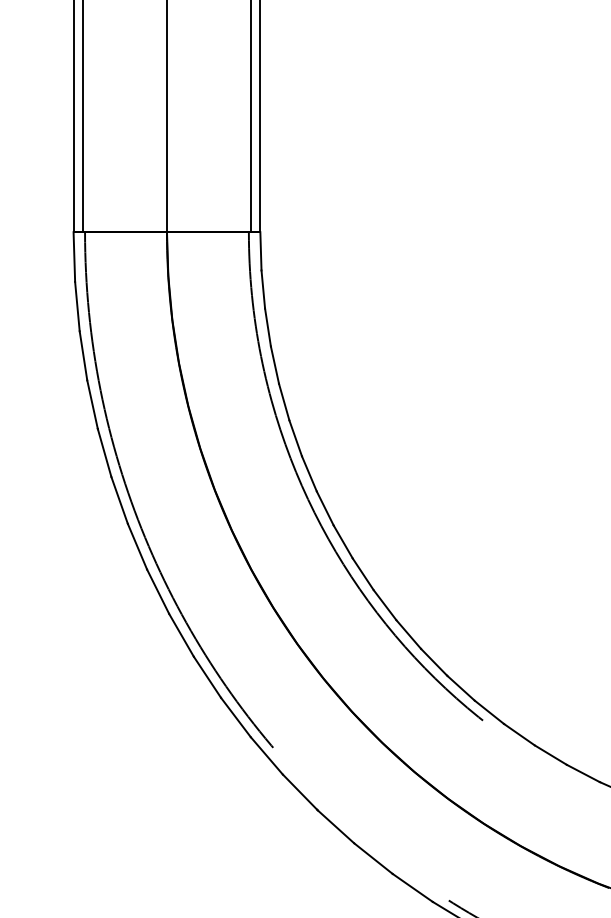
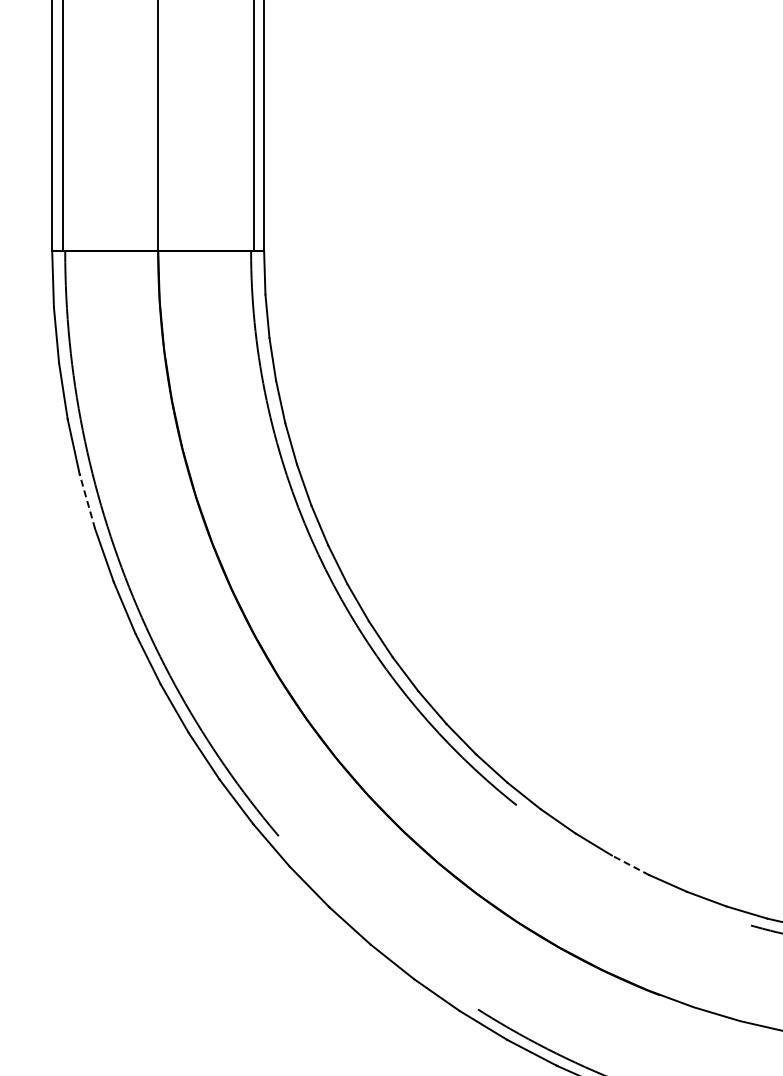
line: (104, 452) -> (87, 501), solid -> dashed
line: (583, 773) -> (630, 865), solid -> dashed

